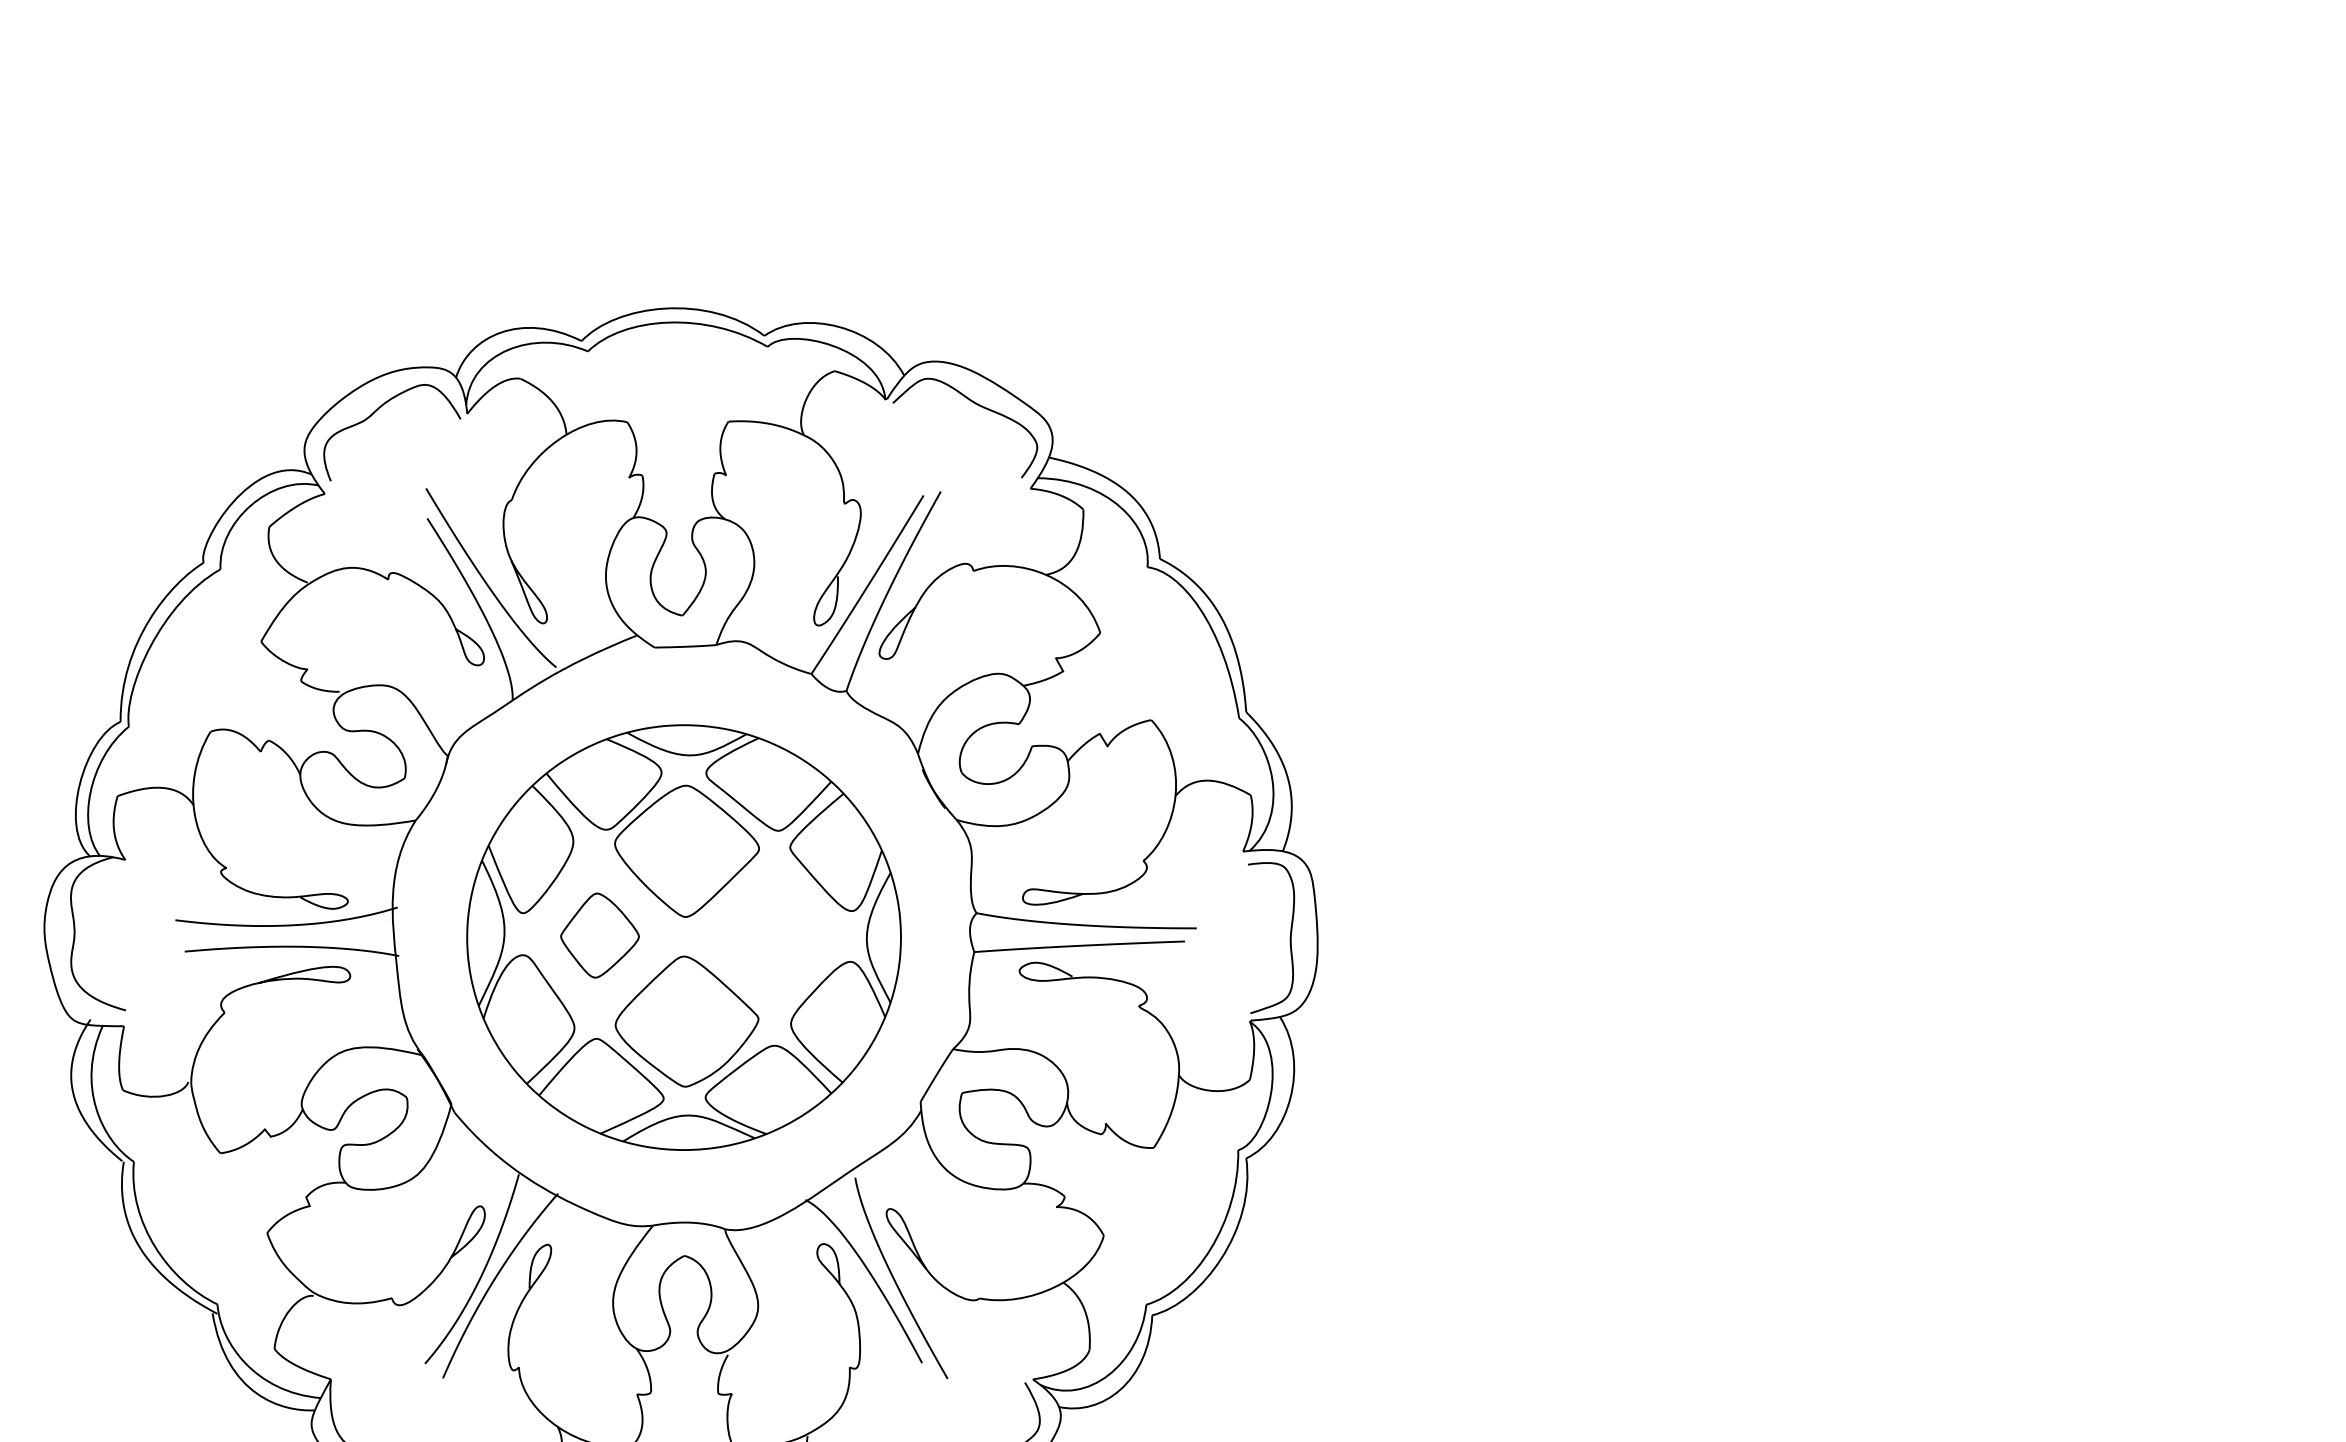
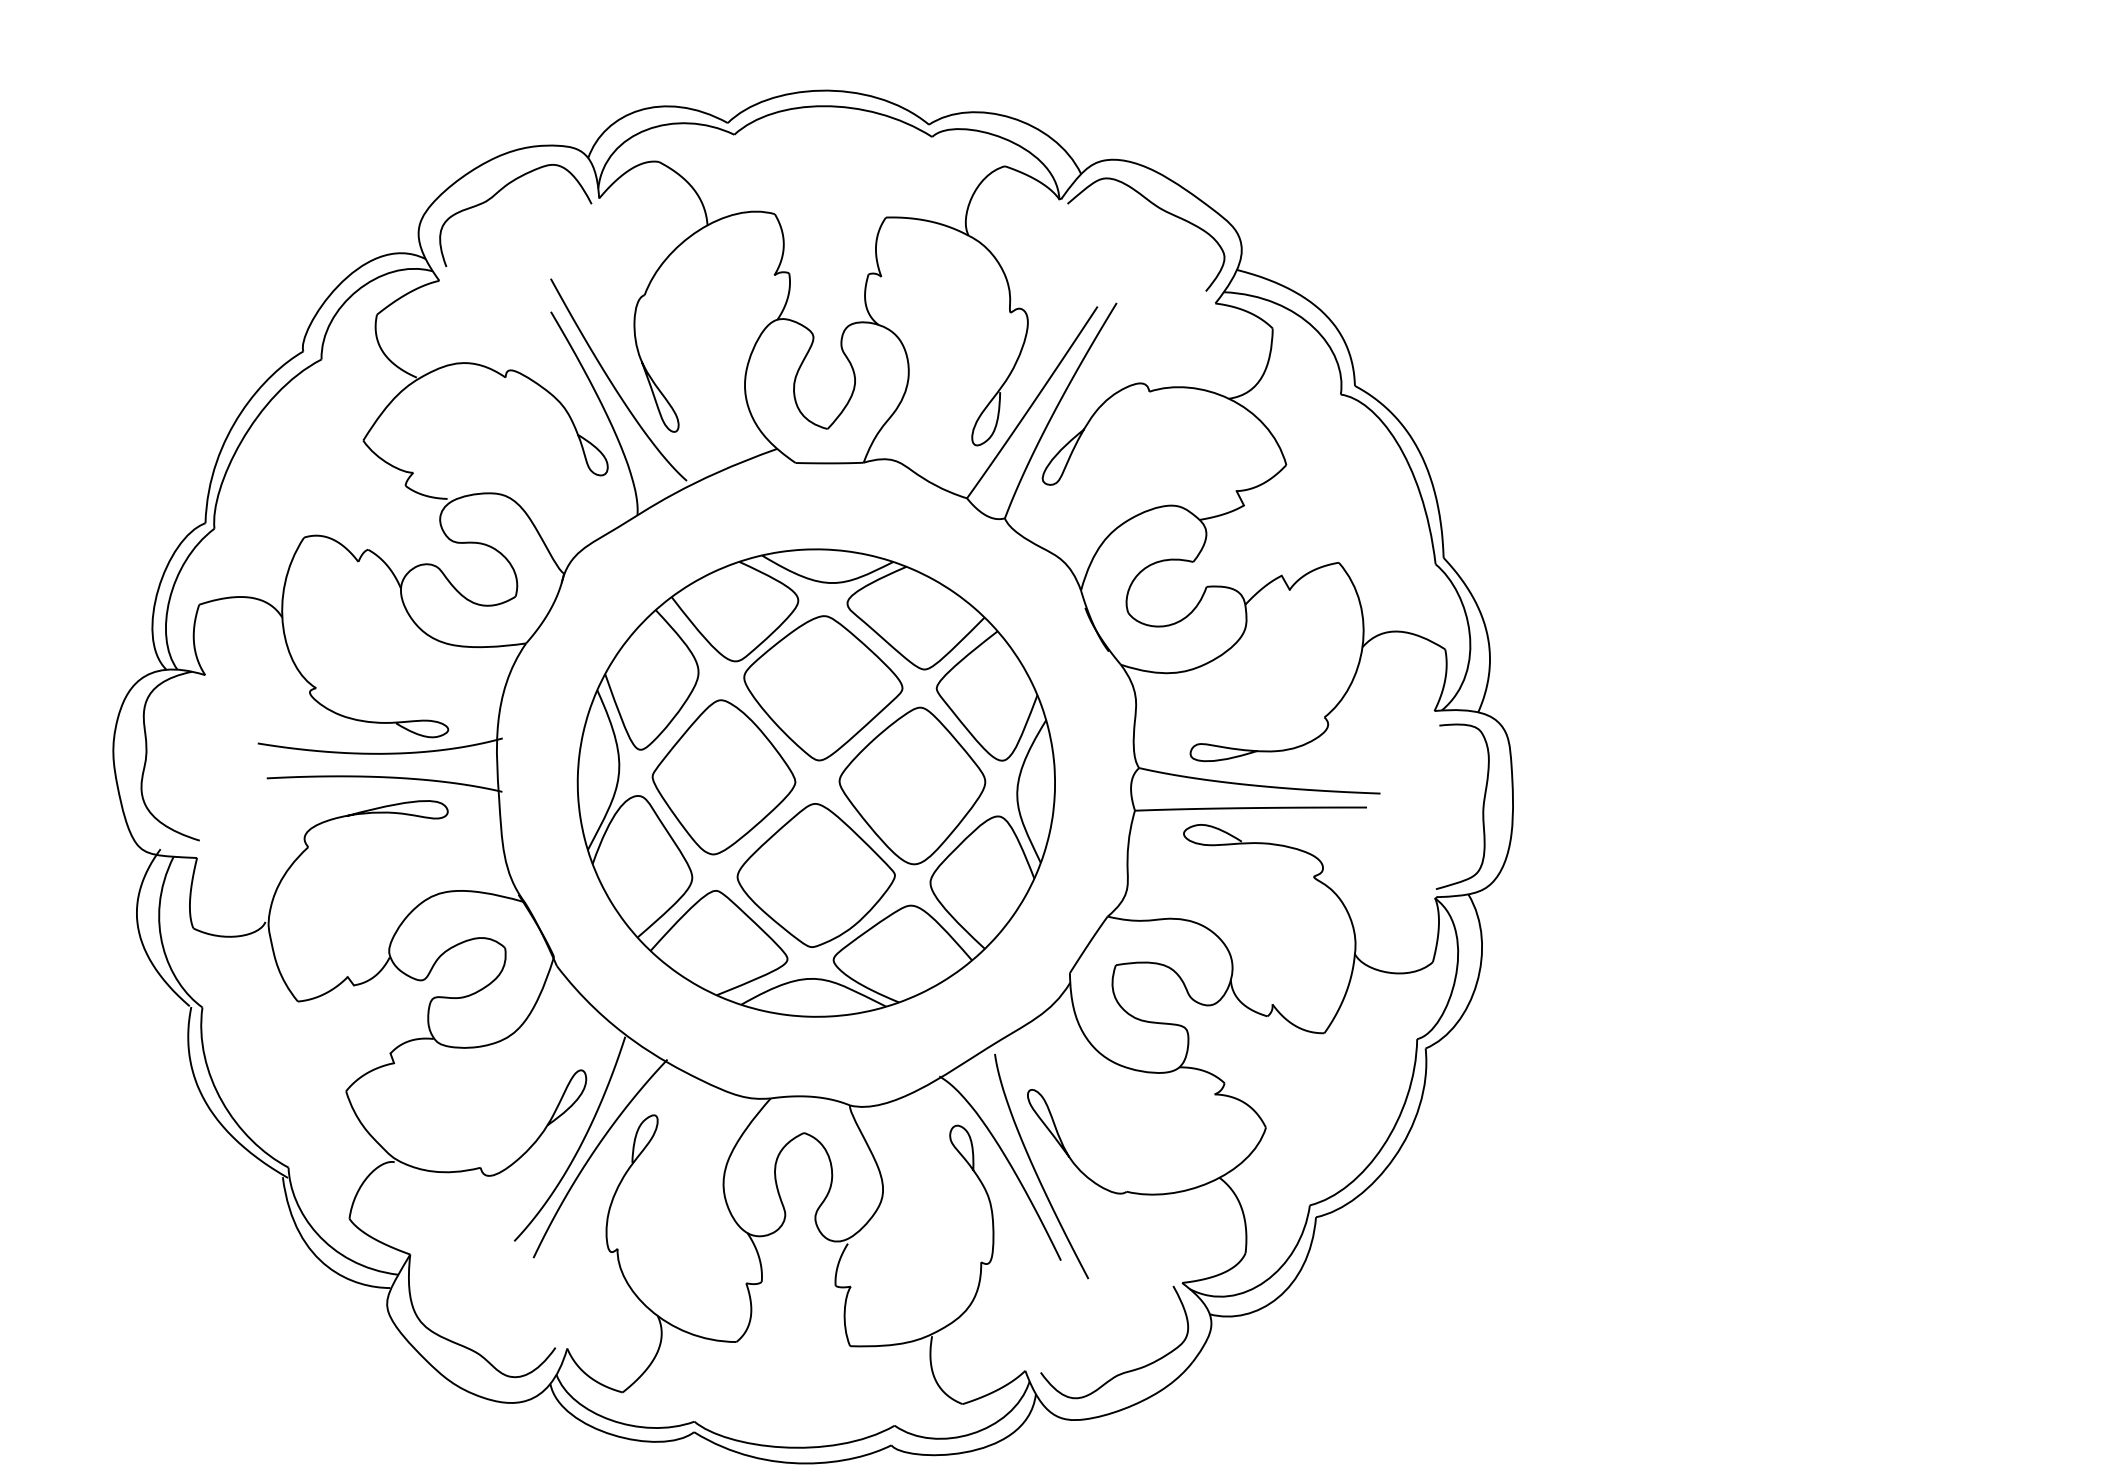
part: (599, 935) -> (723, 777), size x1.67
part: (771, 936) -> (912, 785), added

